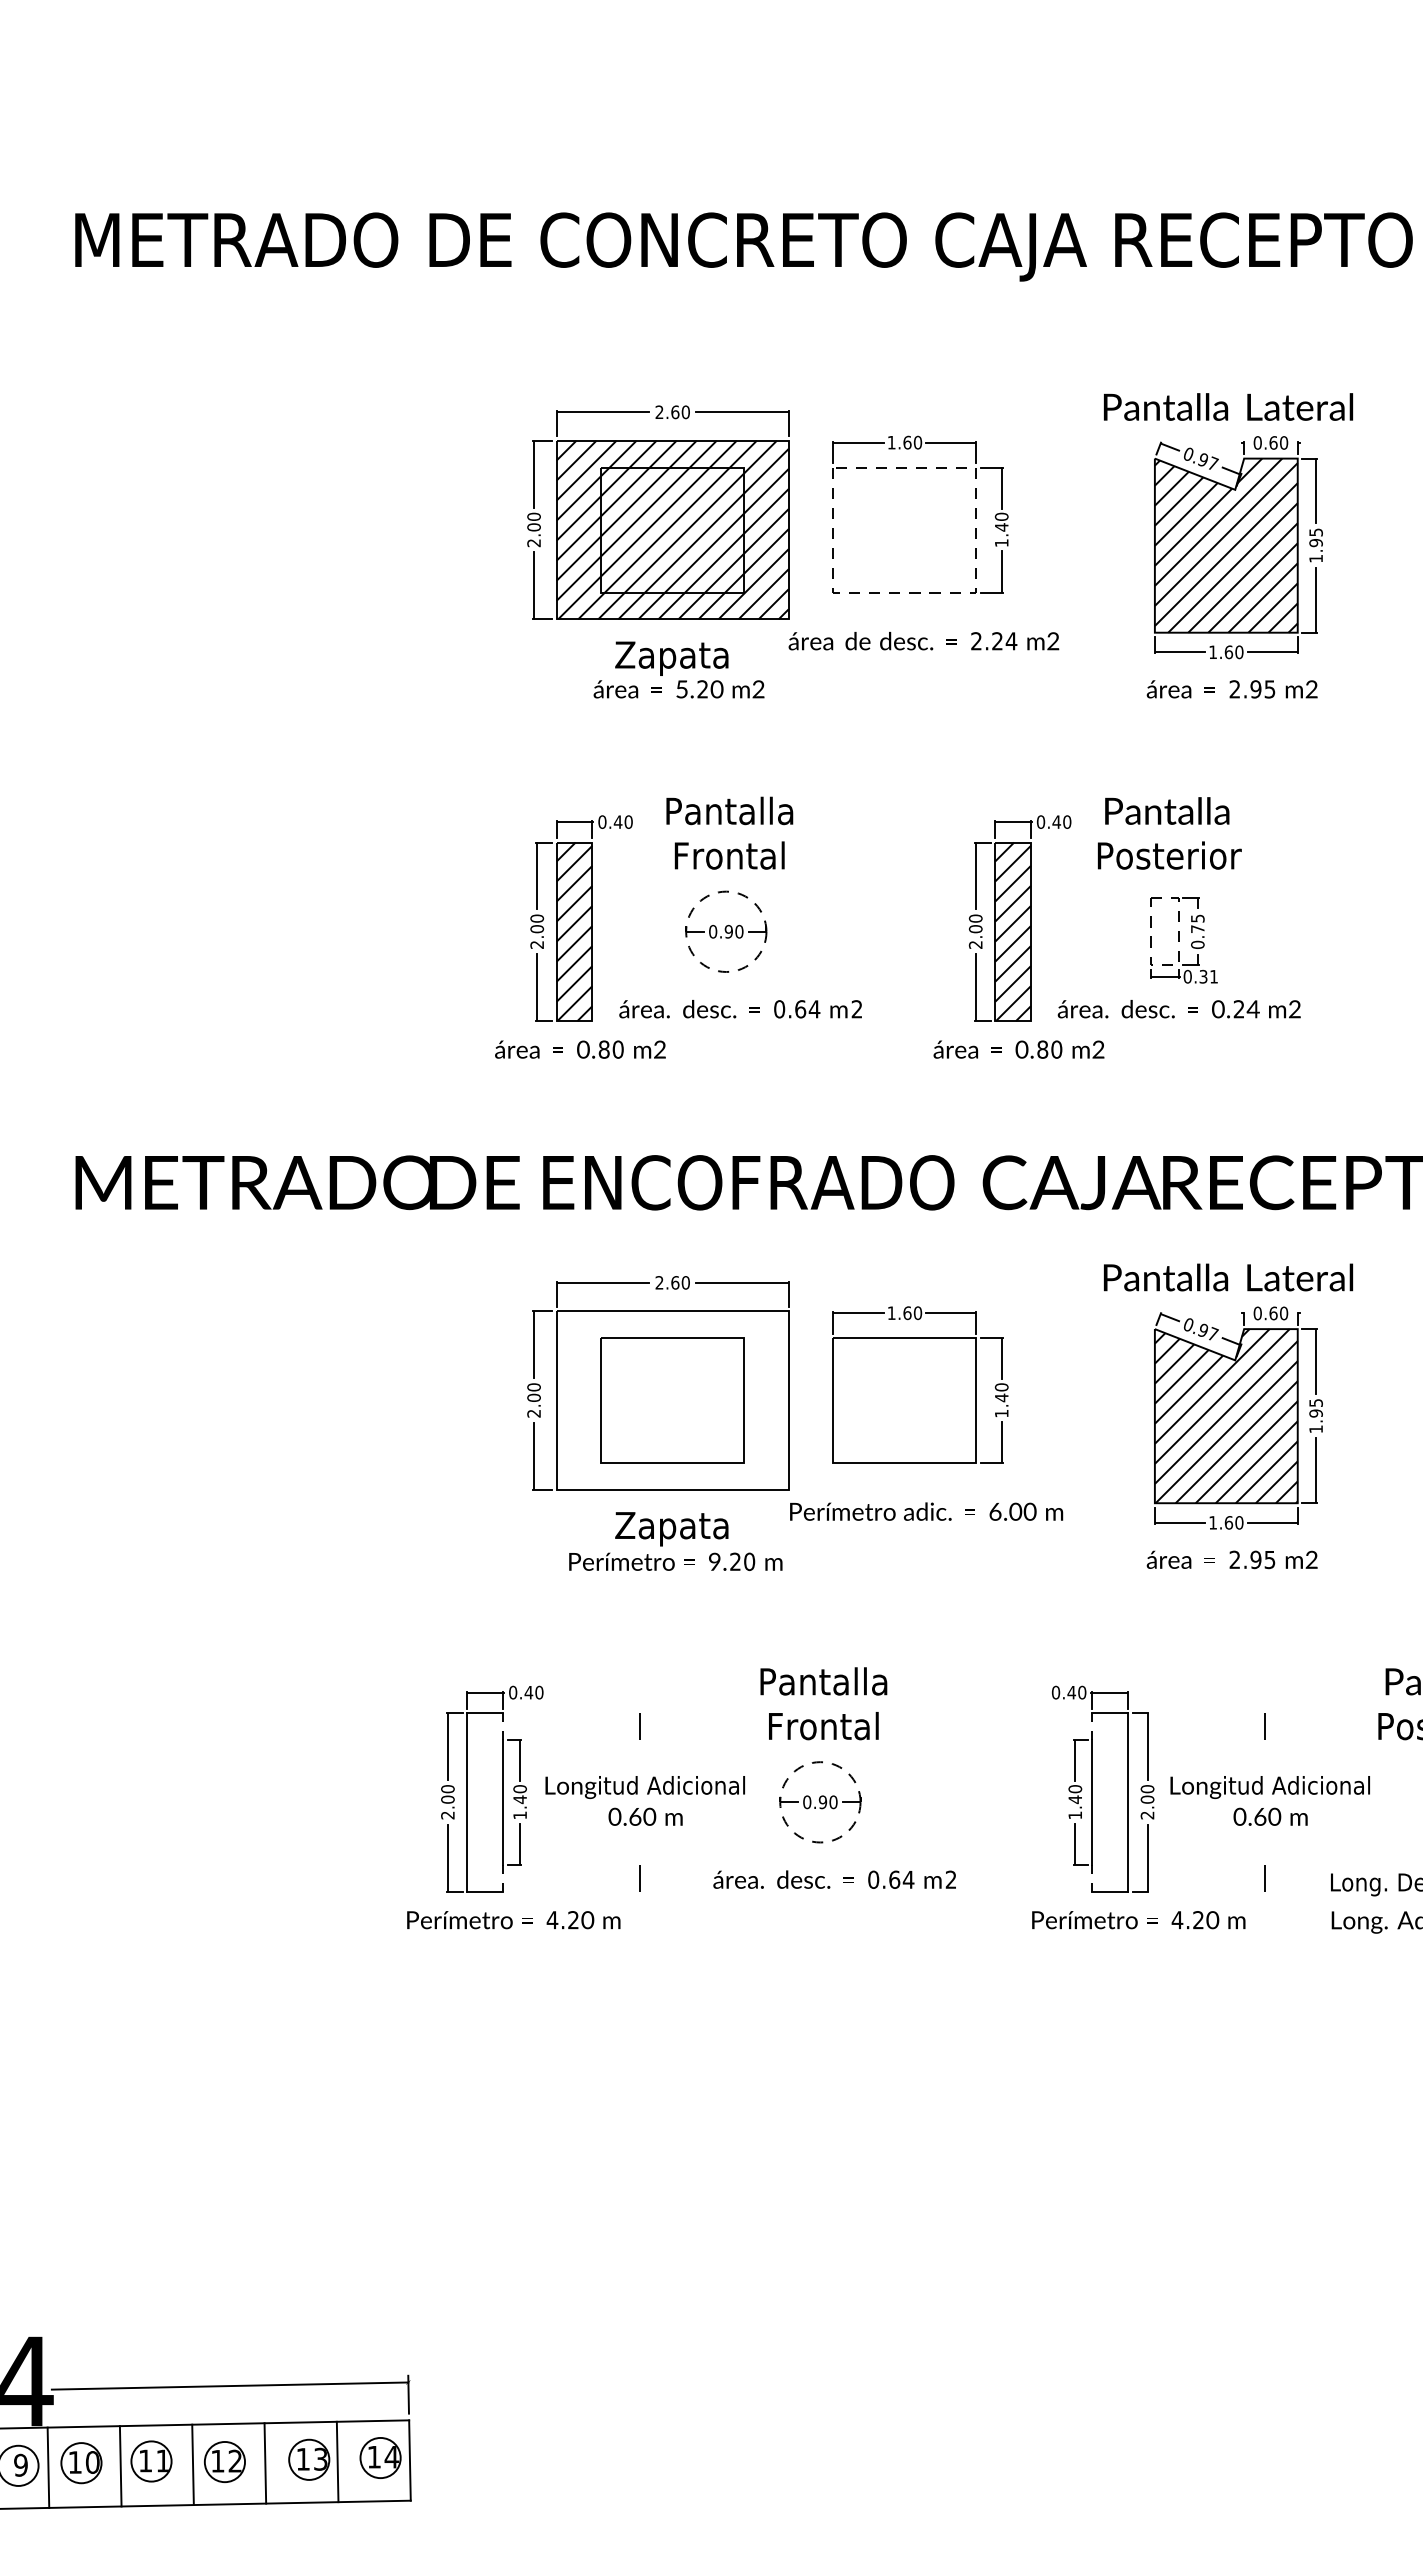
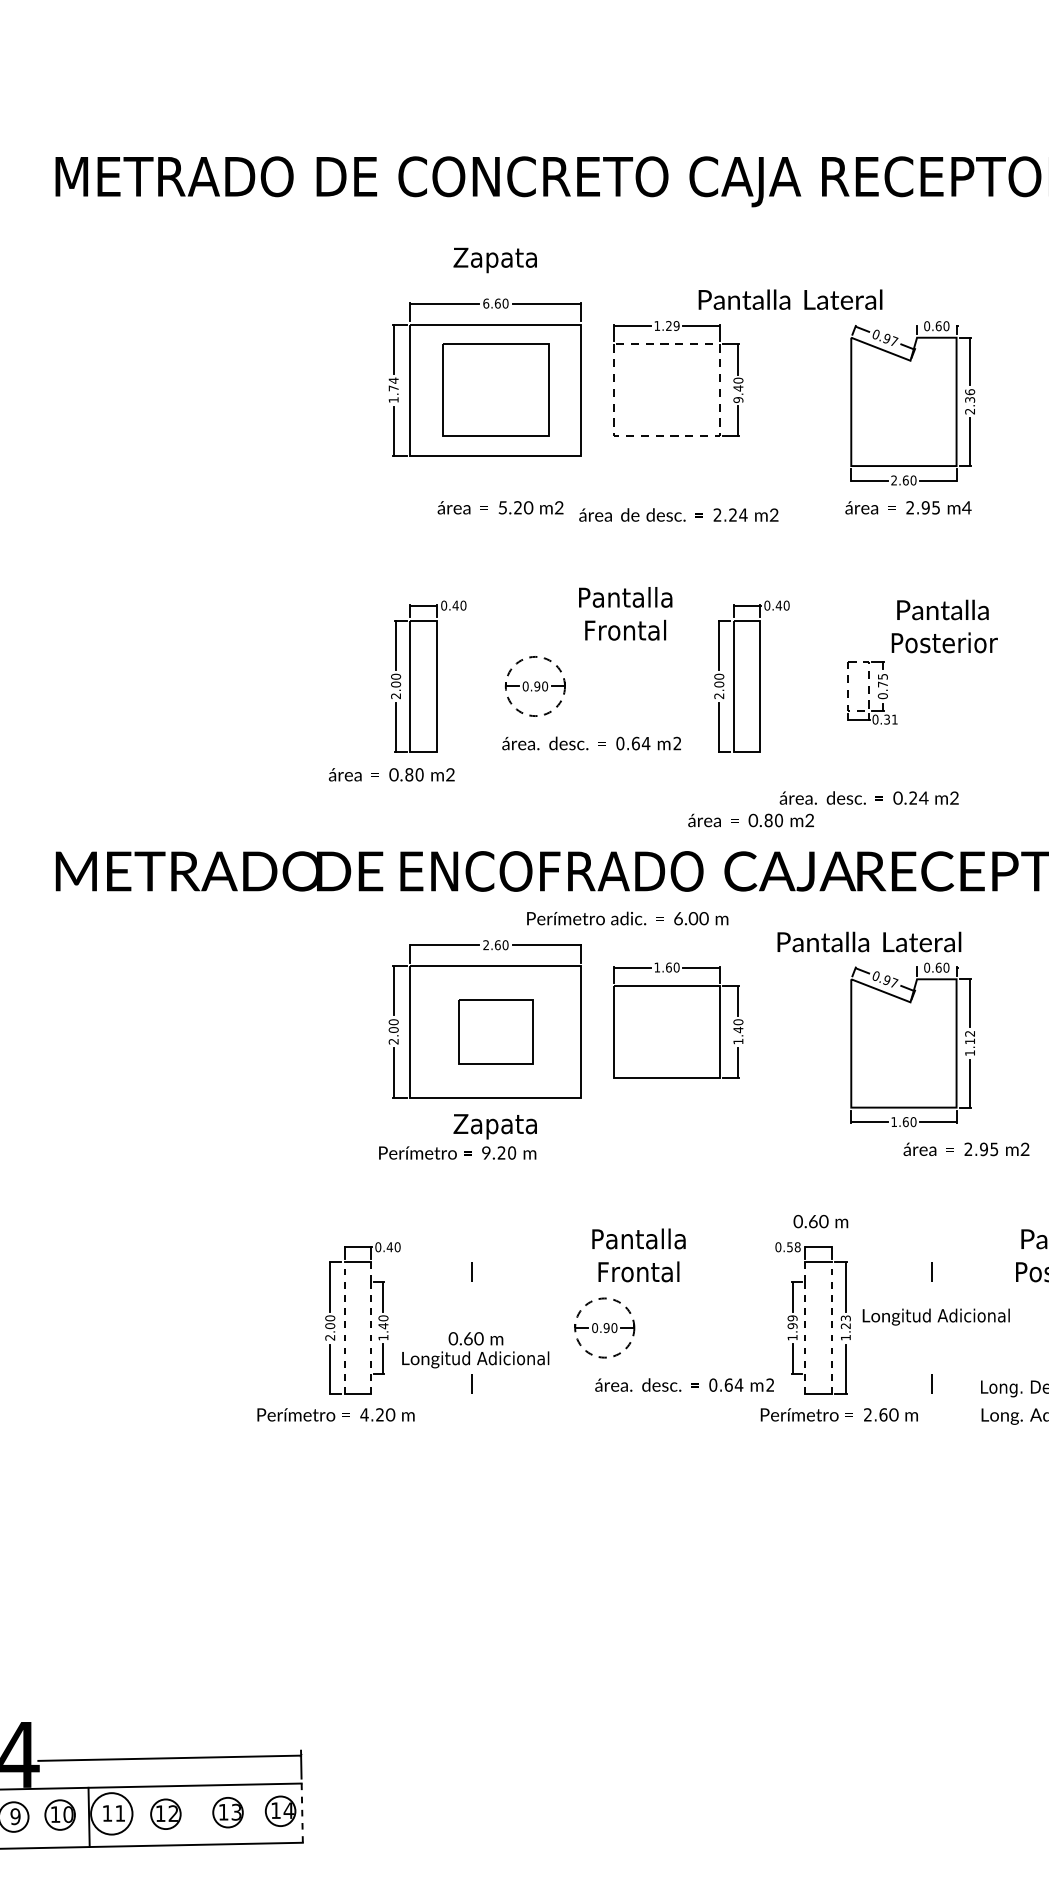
text: (1228, 406) -> (790, 299), moved
text: (659, 412) -> (486, 303), 2.60 -> 6.60
text: (912, 442) -> (672, 325), 1.60 -> 1.29
text: (533, 529) -> (393, 389), 2.00 -> 1.74
hatch: (672, 529) -> (495, 389), removed
text: (1001, 543) -> (738, 400), 1.40 -> 9.40
hatch: (1225, 545) -> (903, 401), removed
text: (1315, 545) -> (969, 401), 1.95 -> 2.36
text: (923, 641) -> (678, 515), moved
text: (1212, 651) -> (893, 479), 1.60 -> 2.60
text: (671, 658) -> (495, 260), moved
text: (1311, 689) -> (966, 507), m2 -> m4
text: (729, 832) -> (625, 613), moved
text: (1169, 833) -> (944, 626), moved
hatch: (574, 931) -> (423, 686), removed
hatch: (1012, 931) -> (746, 686), removed
text: (740, 1009) -> (591, 743), moved
text: (1178, 1009) -> (868, 798), moved
text: (580, 1049) -> (391, 774), moved
text: (1018, 1049) -> (750, 820), moved
text: (1228, 1277) -> (869, 941), moved
part: (672, 1400) -> (495, 1031), size x0.7
text: (1315, 1408) -> (969, 1037), 1.95 -> 1.12
hatch: (1225, 1416) -> (903, 1043), removed
text: (926, 1511) -> (627, 918), moved
text: (1231, 1559) -> (965, 1149), moved
text: (675, 1561) -> (457, 1152), moved
text: (1076, 1692) -> (793, 1247), 0.40 -> 0.58
text: (823, 1703) -> (638, 1255), moved
text: (644, 1787) -> (475, 1359), moved
text: (1075, 1794) -> (792, 1322), 1.40 -> 1.99
line: (467, 1801) -> (344, 1327), solid -> dashed
line: (1128, 1801) -> (831, 1327), solid -> dashed
line: (503, 1802) -> (371, 1328), solid -> dashed
line: (1092, 1802) -> (805, 1328), solid -> dashed
text: (1147, 1802) -> (845, 1328), 2.00 -> 1.23
text: (1270, 1816) -> (820, 1221), moved
text: (834, 1879) -> (684, 1384), moved
text: (513, 1920) -> (335, 1415), moved
text: (1187, 1920) -> (875, 1415), 4.2 -> 2.6
circle: (151, 2461) -> (111, 1813), size x1.4
line: (337, 2461) -> (248, 1813), removed
line: (409, 2461) -> (301, 1813), solid -> dashed
line: (265, 2463) -> (195, 1815), removed
line: (192, 2464) -> (141, 1816), removed
line: (48, 2467) -> (35, 1818), removed

